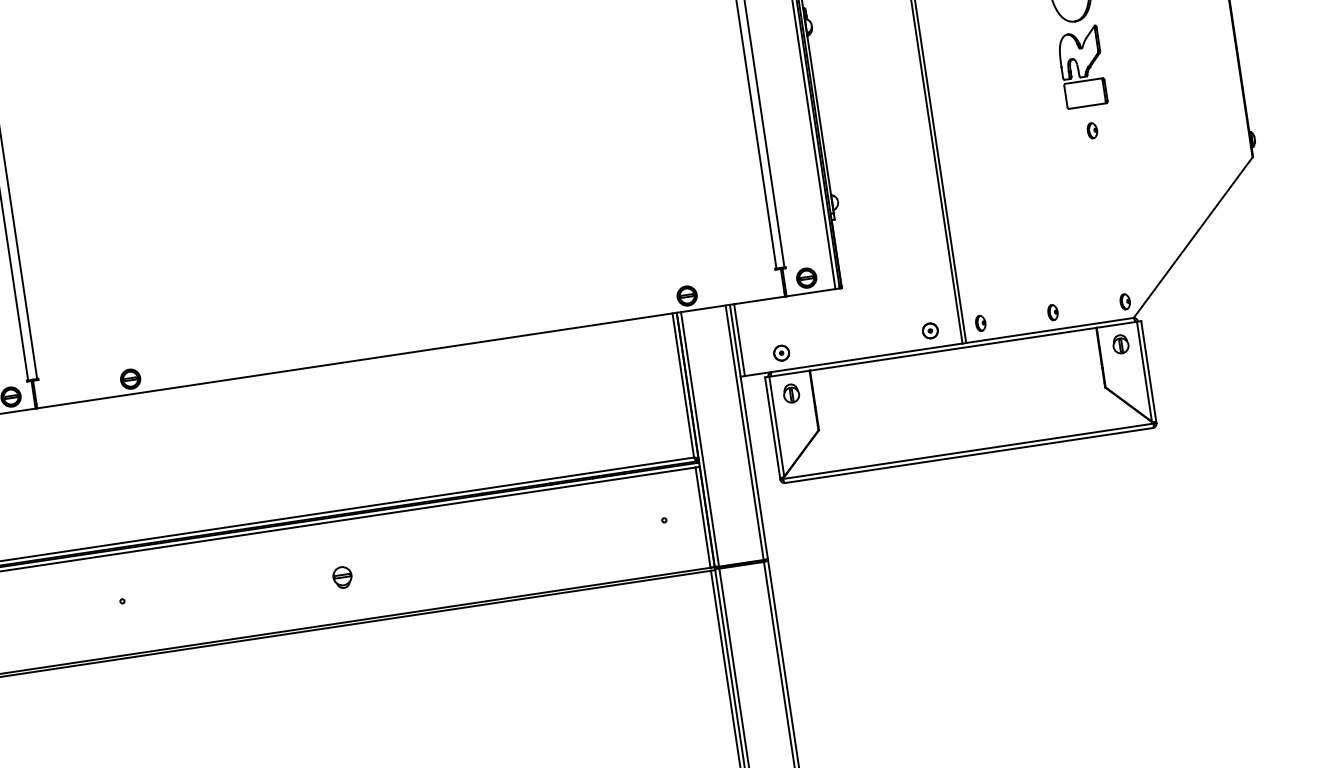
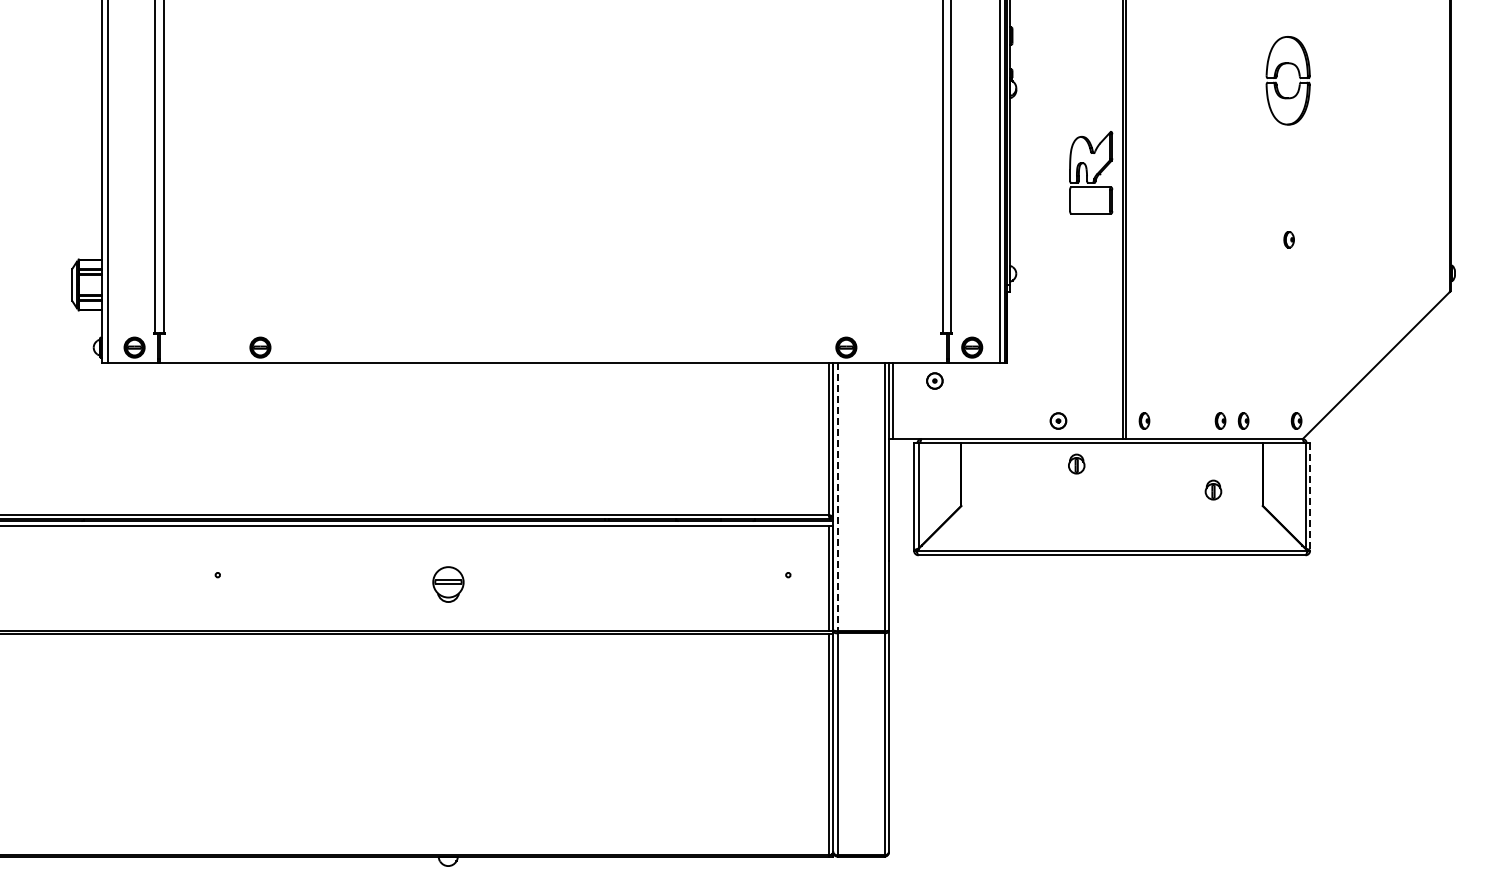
part: (1082, 66) -> (1091, 172), moved
part: (1074, 308) -> (1243, 420), added
part: (930, 330) -> (1058, 420), moved
part: (1120, 343) -> (1213, 489), moved
part: (781, 352) -> (934, 380), moved
line: (1149, 372) -> (1310, 497), solid -> dashed
part: (791, 393) -> (1076, 463), moved
line: (700, 439) -> (837, 497), solid -> dashed
part: (341, 577) -> (447, 584), size x1.6

